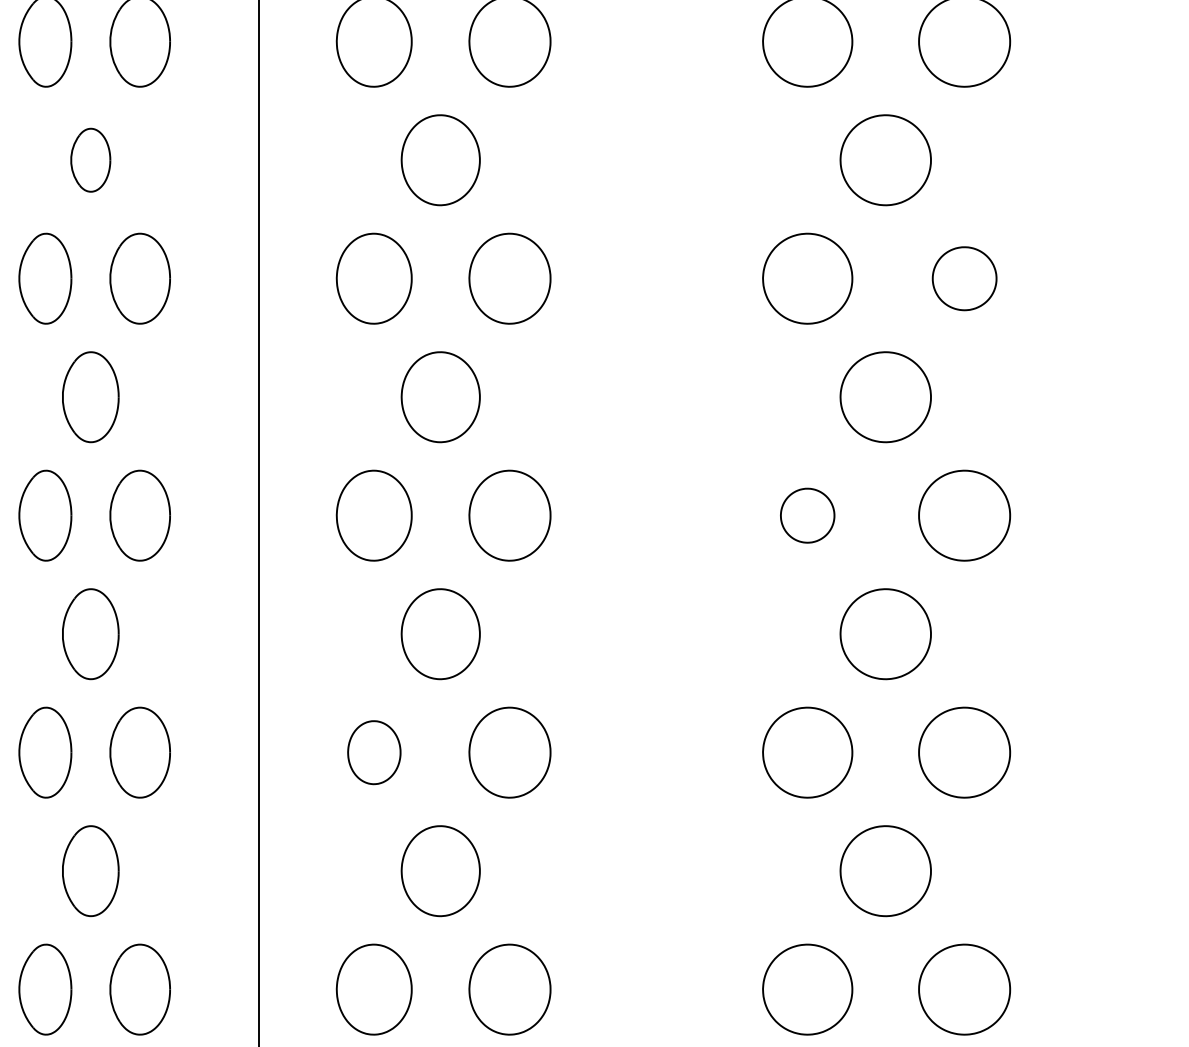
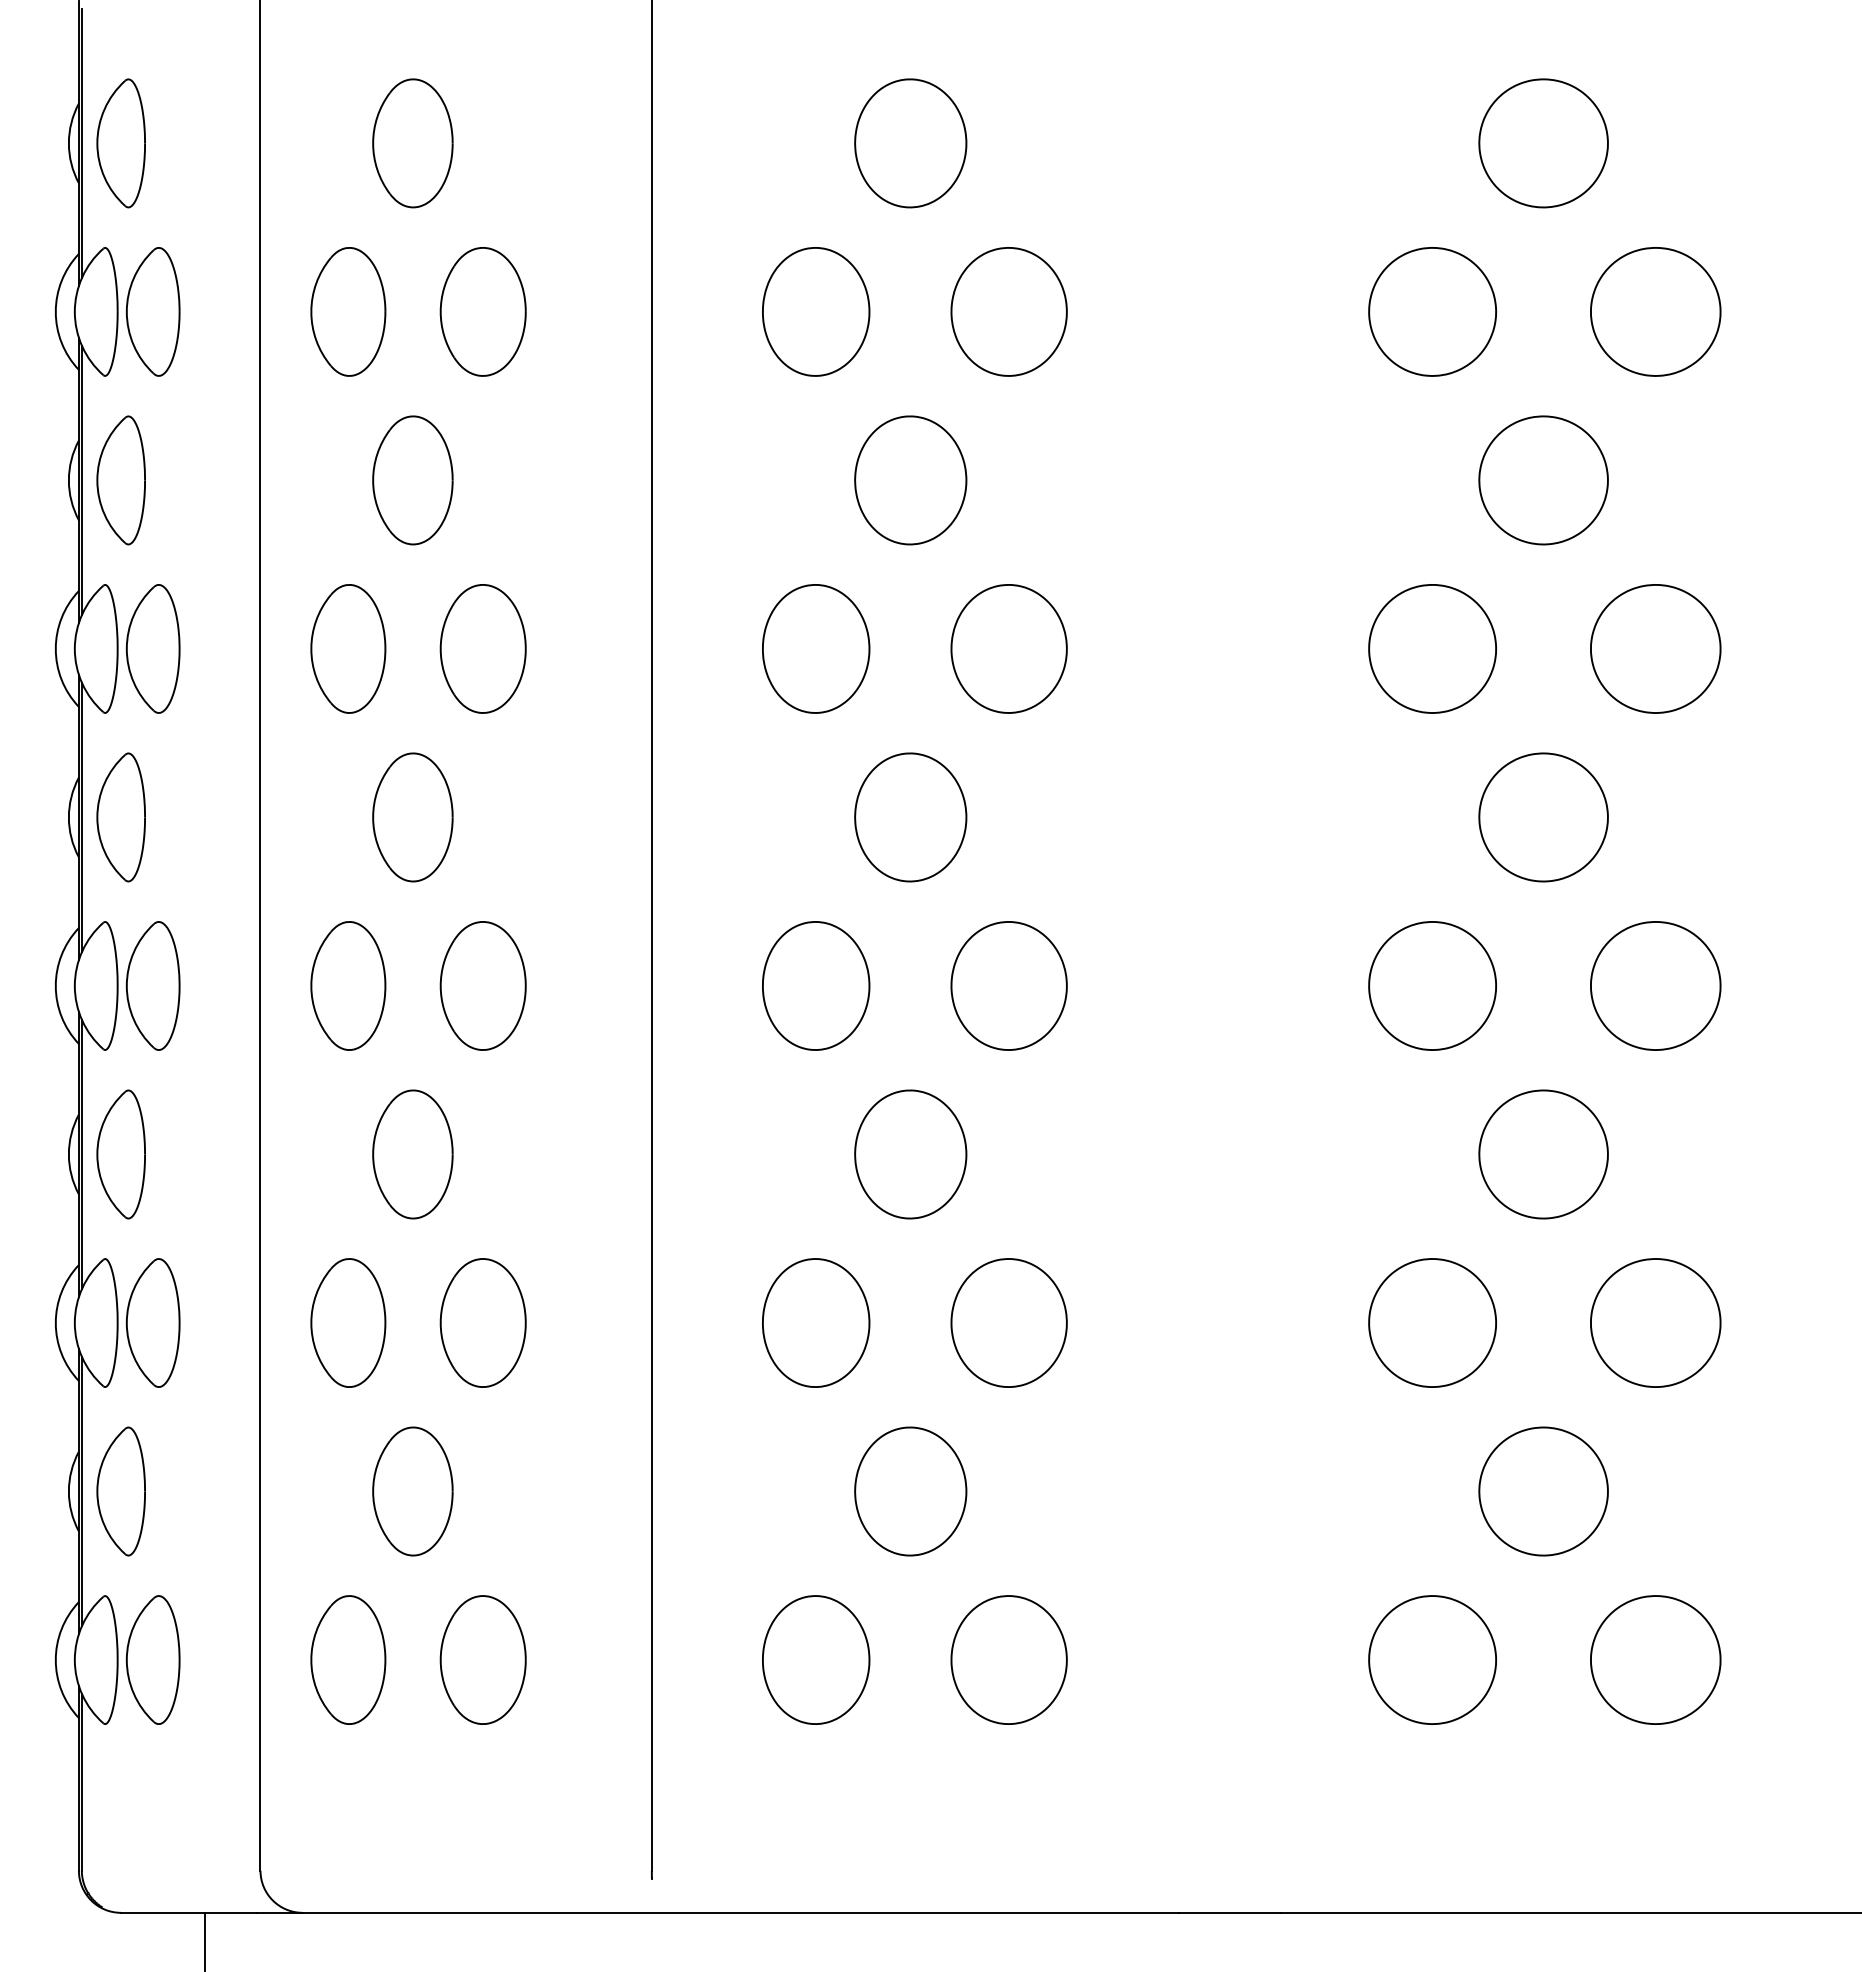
part: (90, 160) -> (412, 480), size x1.43
part: (964, 278) -> (1655, 648), size x1.43
part: (807, 515) -> (1432, 985), size x1.67
part: (374, 752) -> (816, 1322), size x1.43

